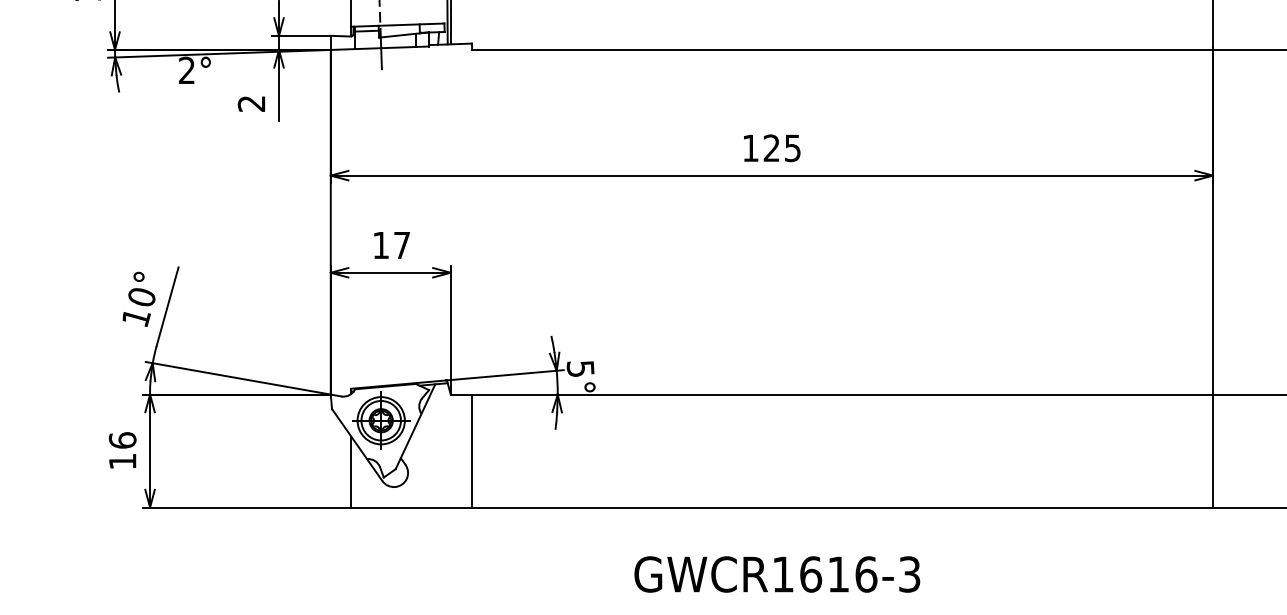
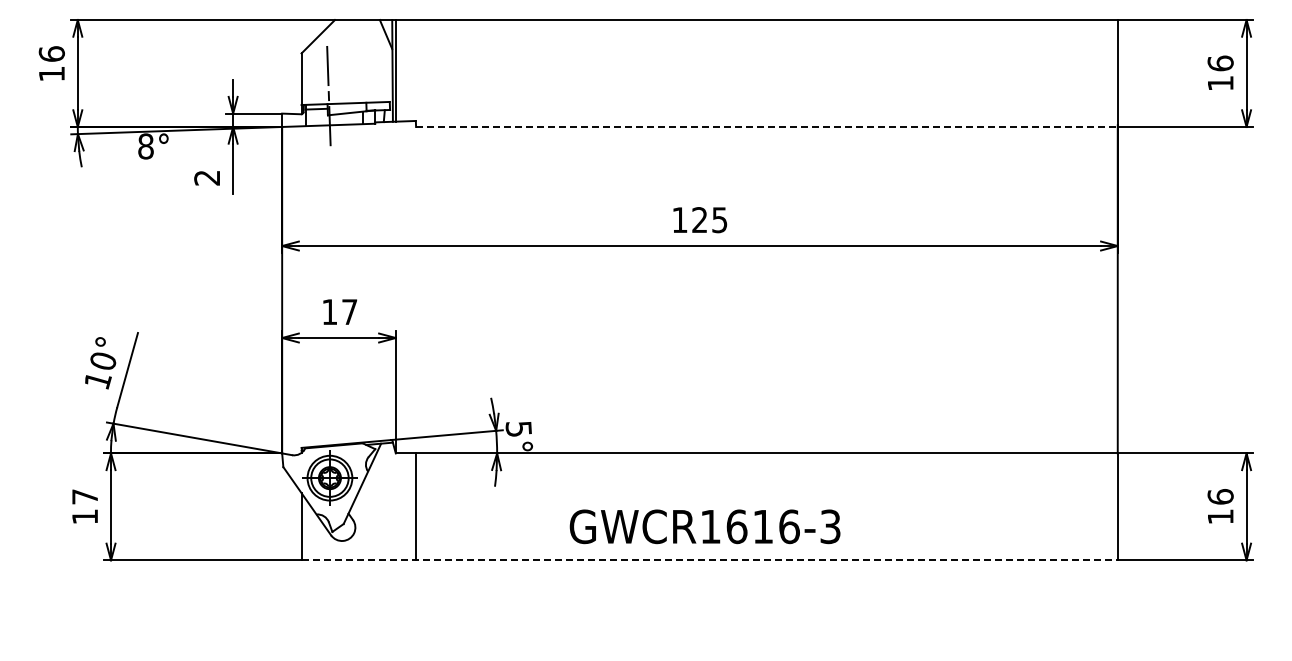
line: (842, 49) -> (766, 126), solid -> dashed
text: (186, 70) -> (145, 146), 2° -> 8°
text: (123, 440) -> (85, 496), 16 -> 17
line: (783, 507) -> (710, 560), solid -> dashed
text: (776, 574) -> (704, 526), moved

